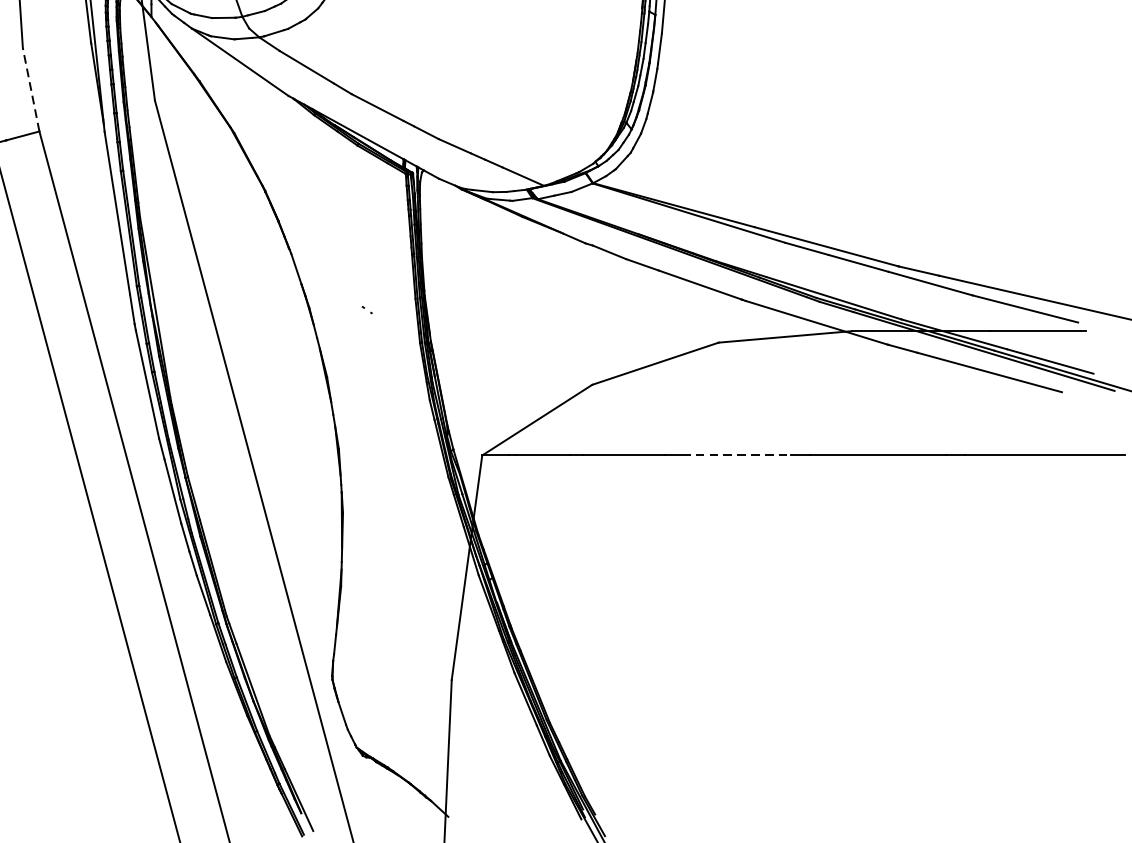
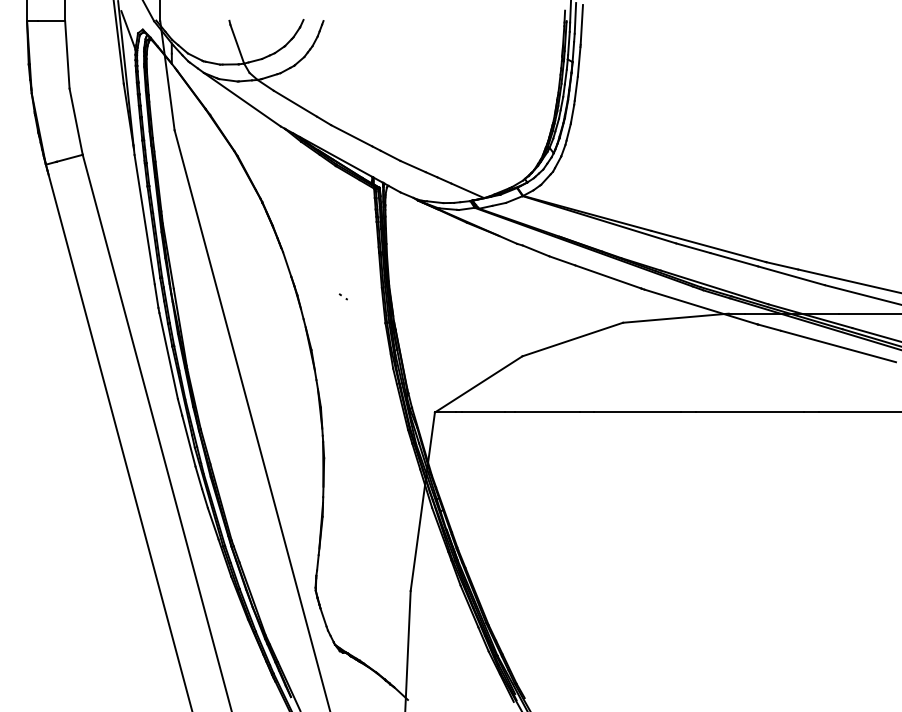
line: (31, 89) -> (76, 121), dashed -> solid
line: (736, 455) -> (637, 412), dashed -> solid

